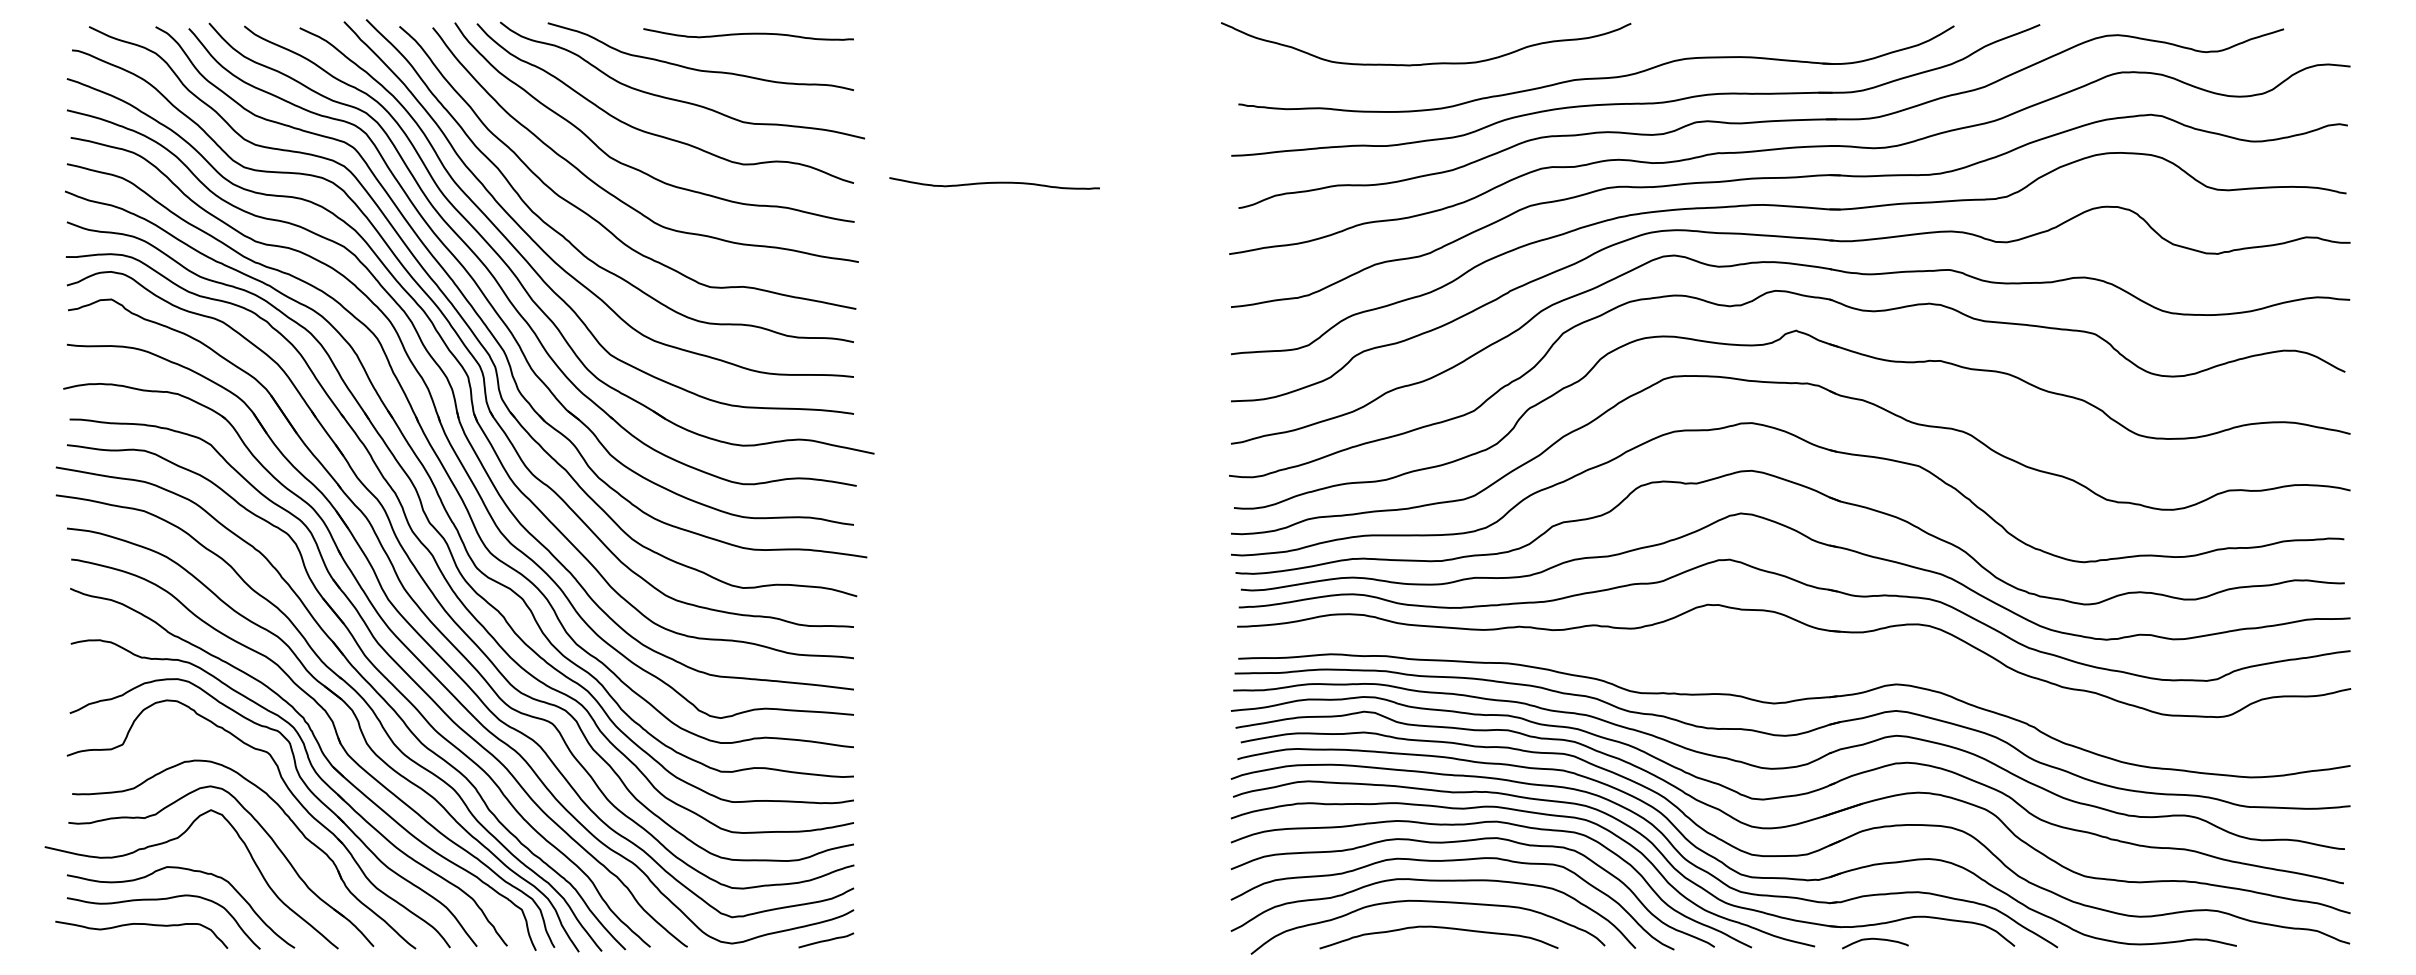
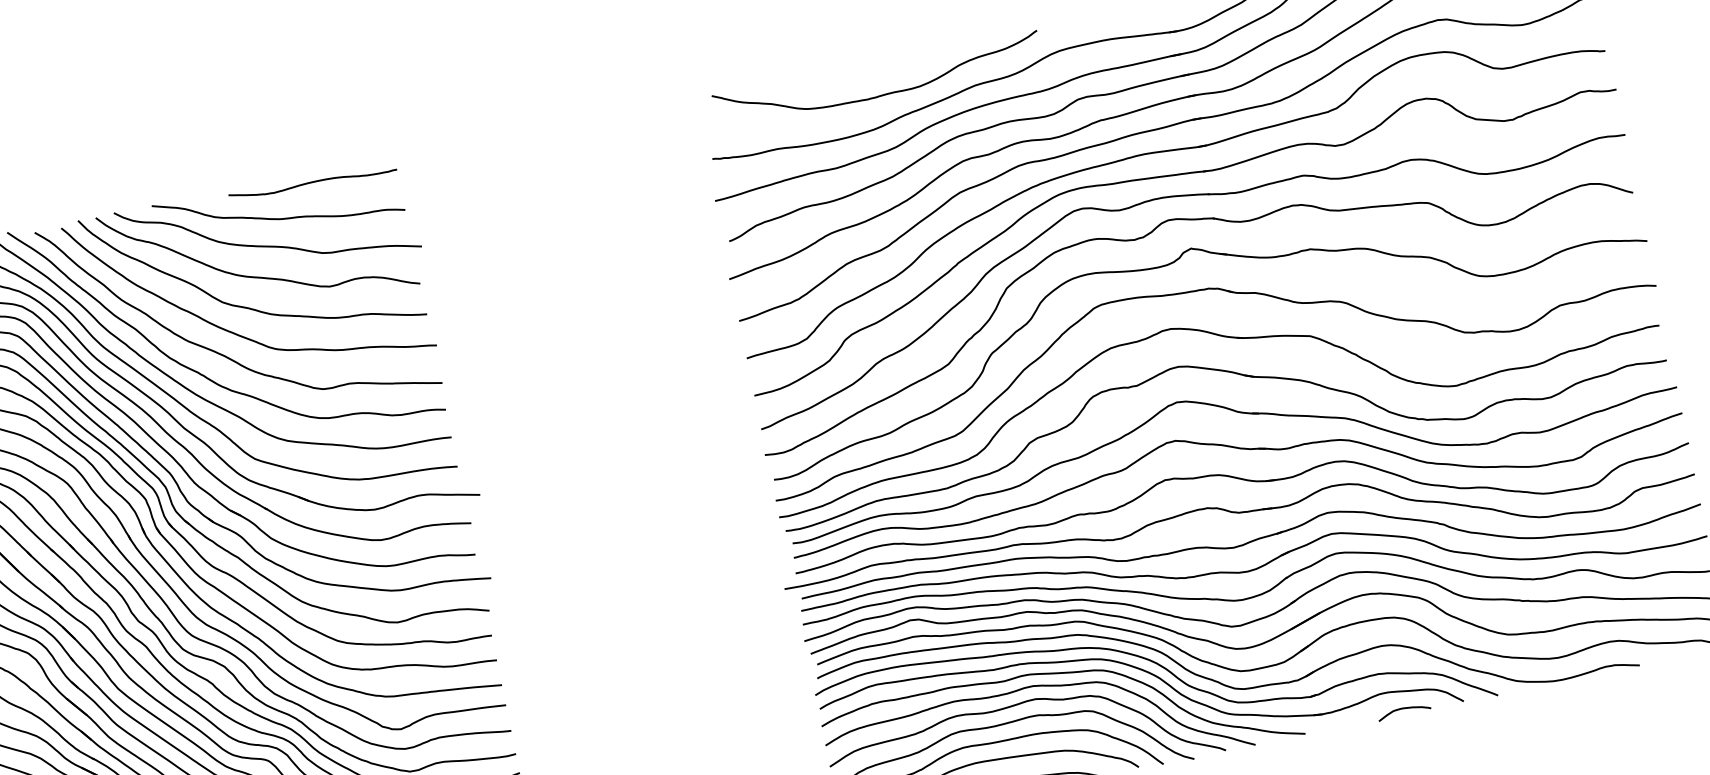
curve: (1432, 62) -> (885, 93), moved
curve: (994, 183) -> (531, 261), removed
part: (1788, 663) -> (1238, 513), added
curve: (1875, 939) -> (1403, 708), moved

